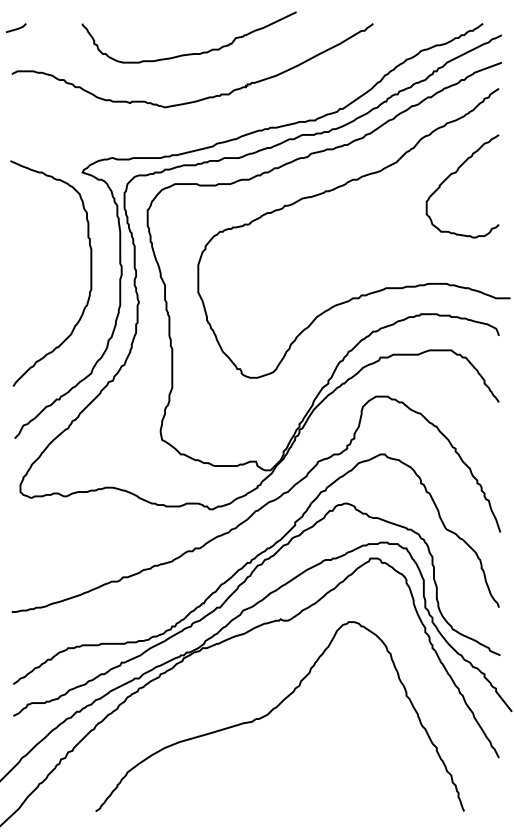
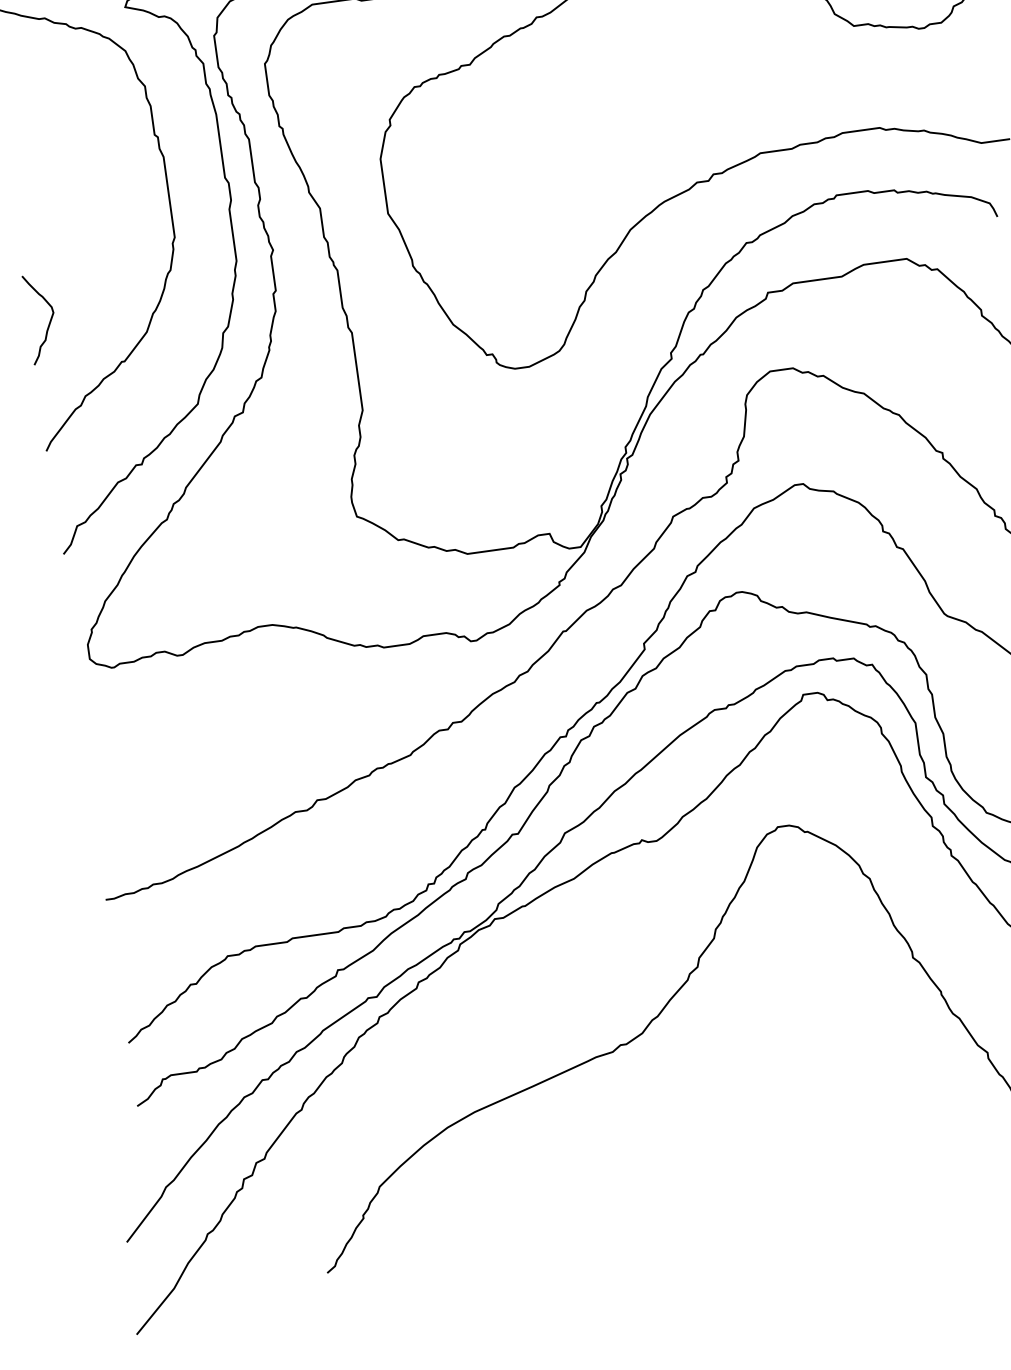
curve: (23, 321) -> (48, 319), added

